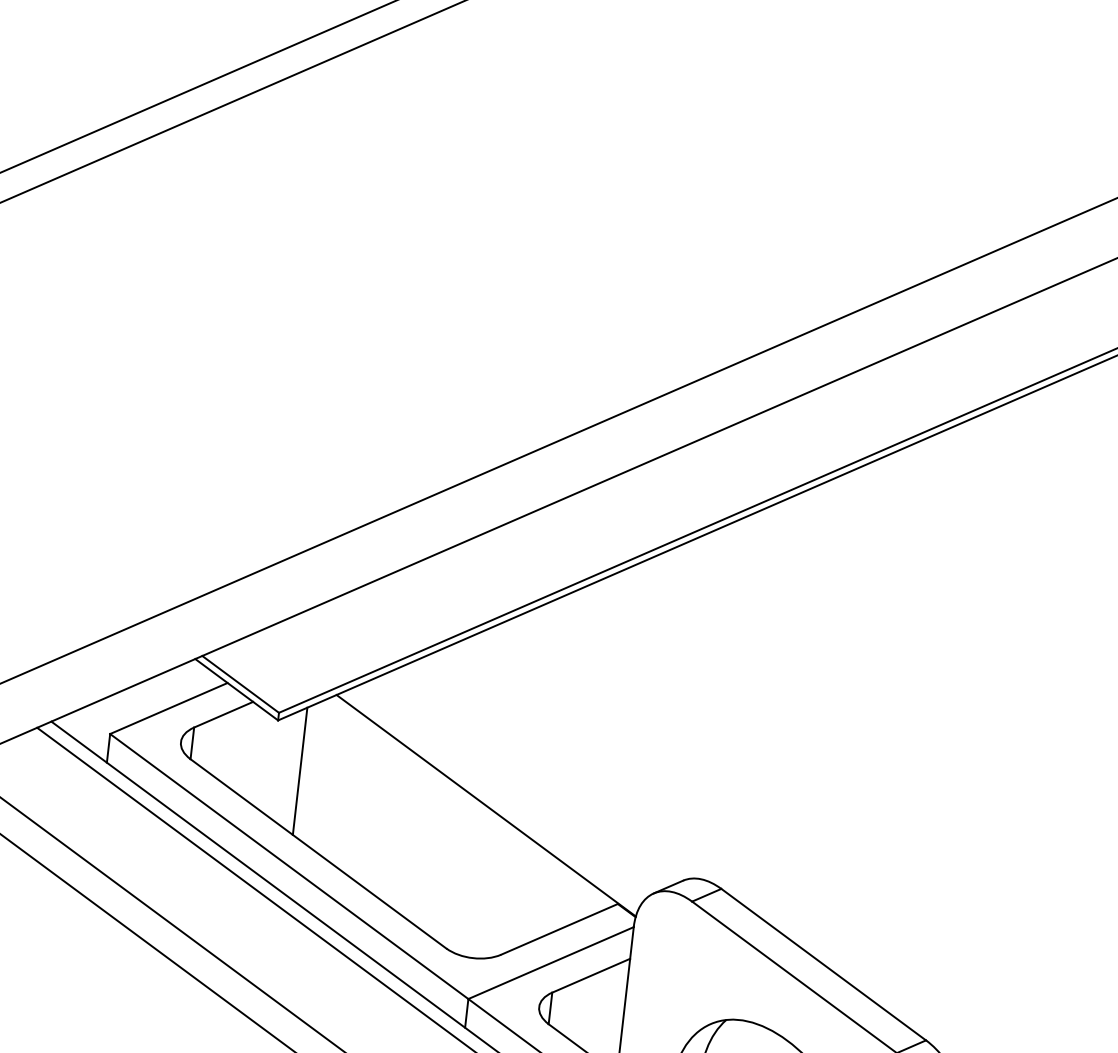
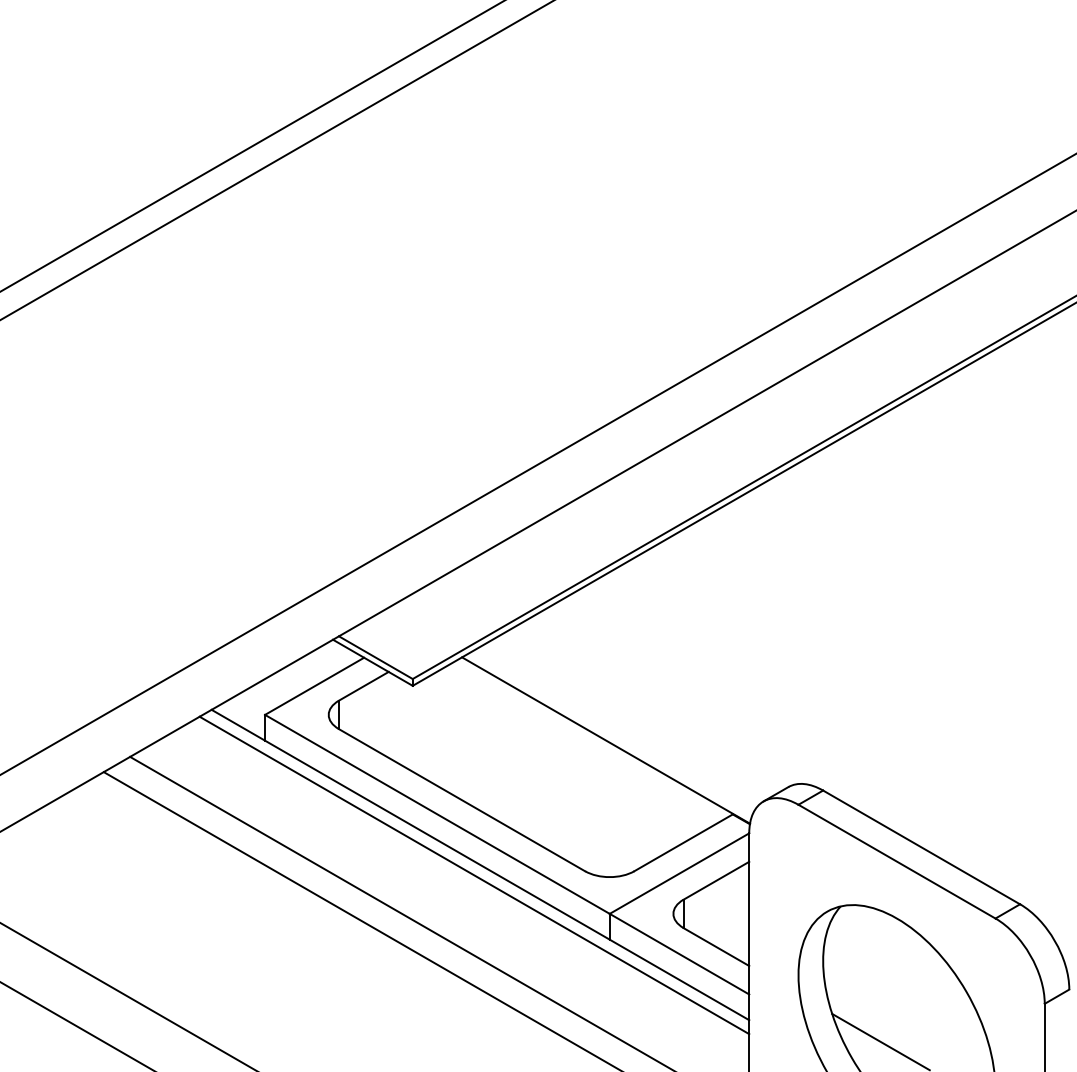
line: (300, 771) -> (437, 728), removed

